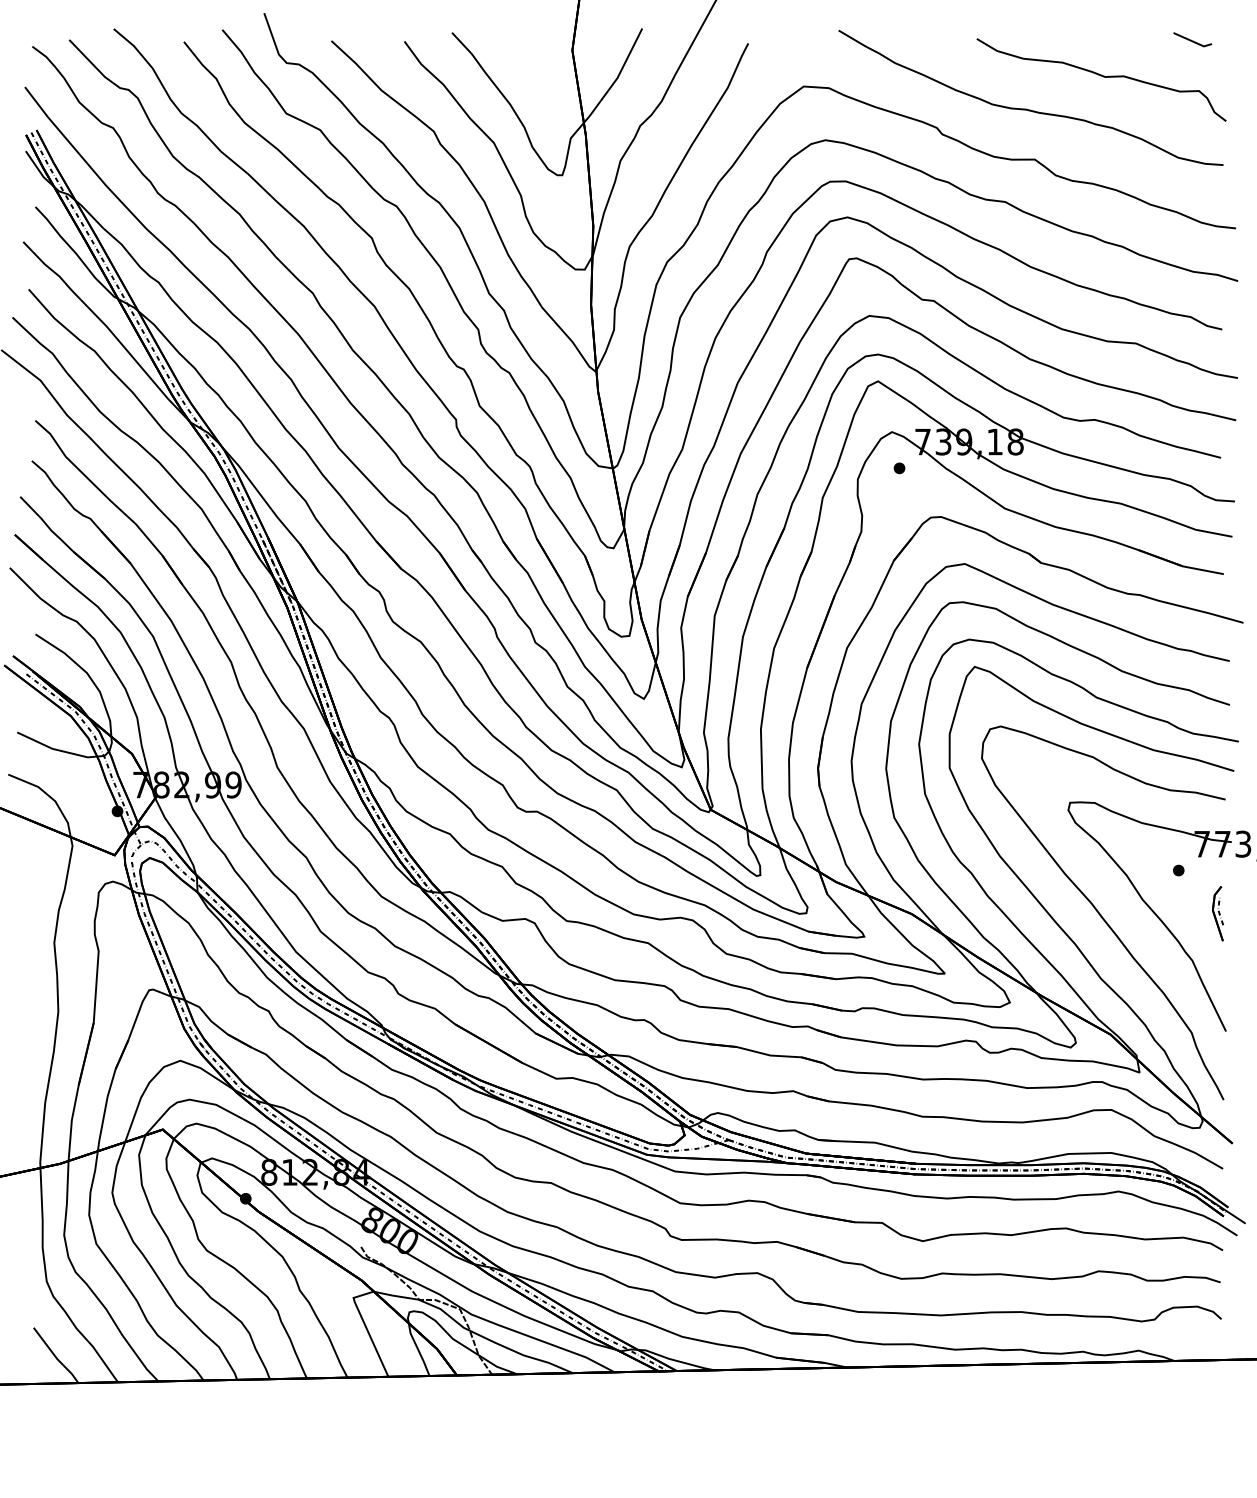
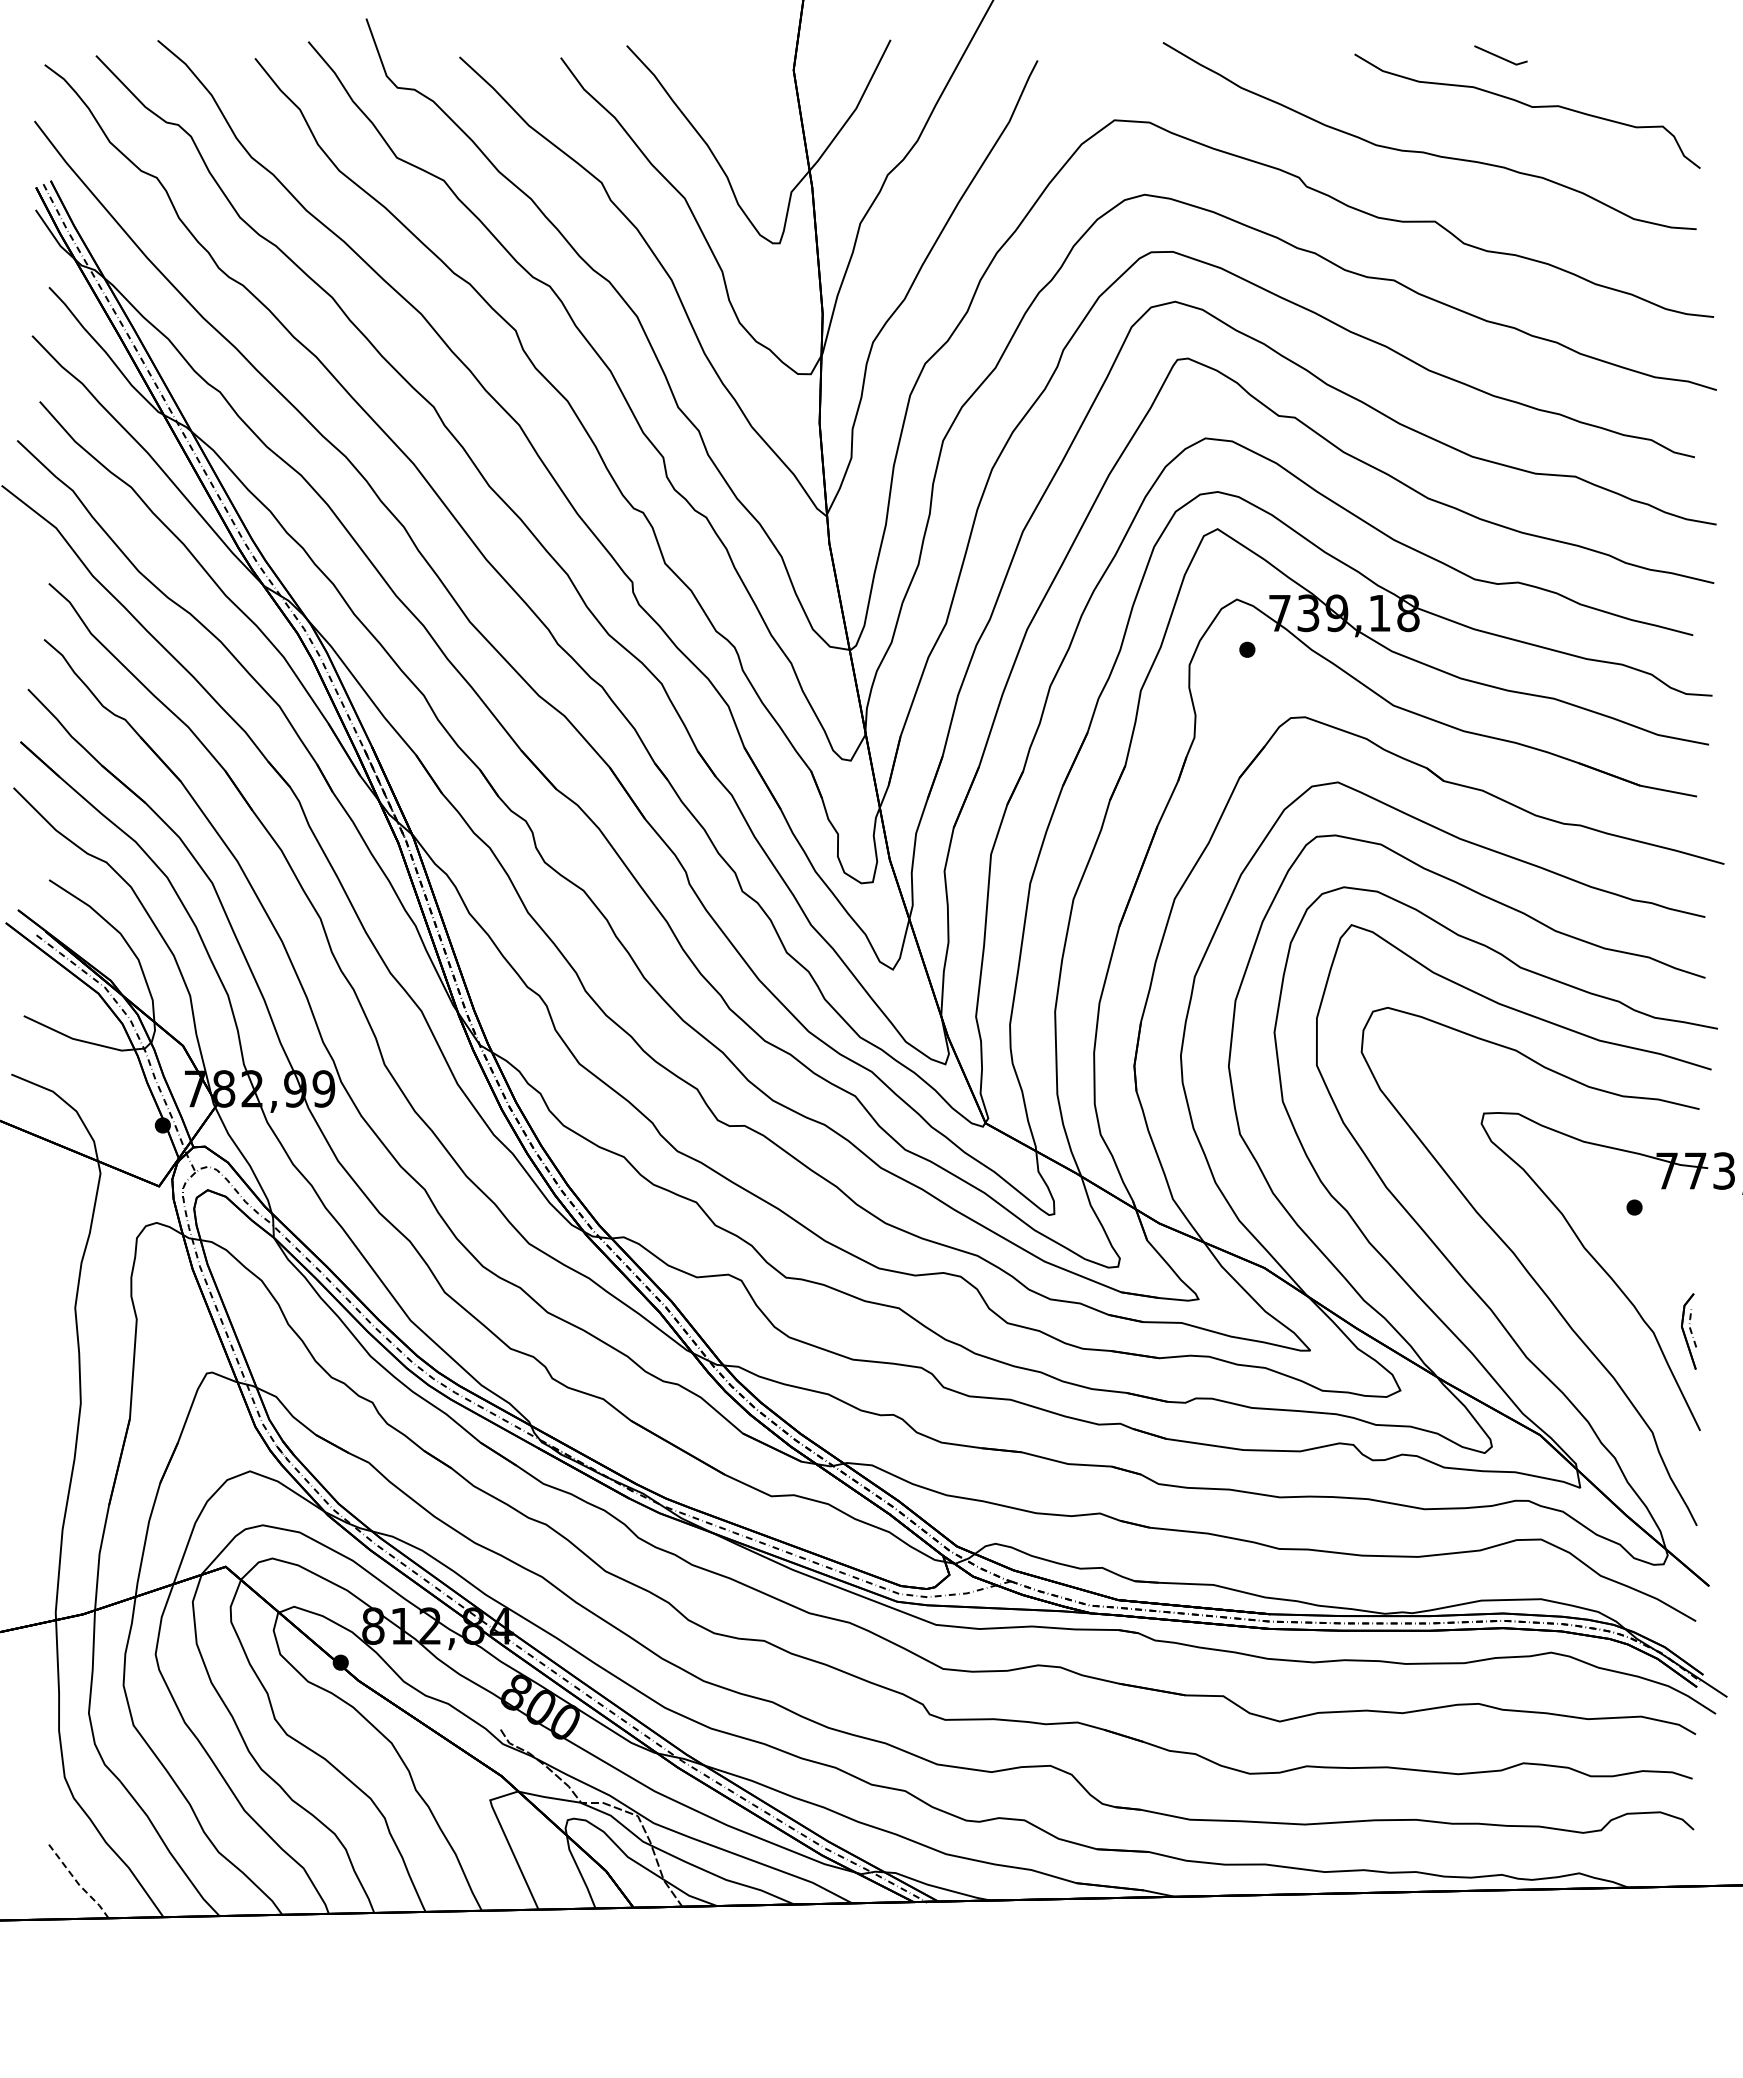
line: (1192, 40) -> (1500, 56), moved
part: (1217, 913) -> (1688, 1331), moved
line: (55, 1357) -> (77, 1882), solid -> dashed

